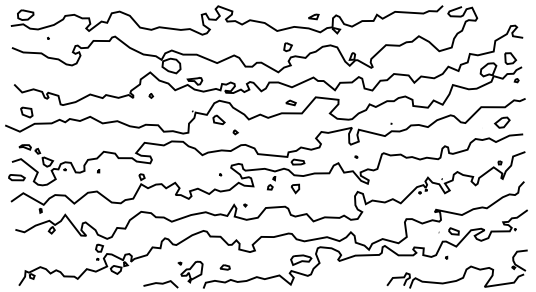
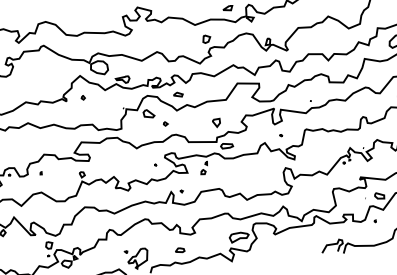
part: (290, 102) -> (177, 94), moved
part: (295, 188) -> (216, 122), moved
part: (224, 267) -> (179, 250), moved

